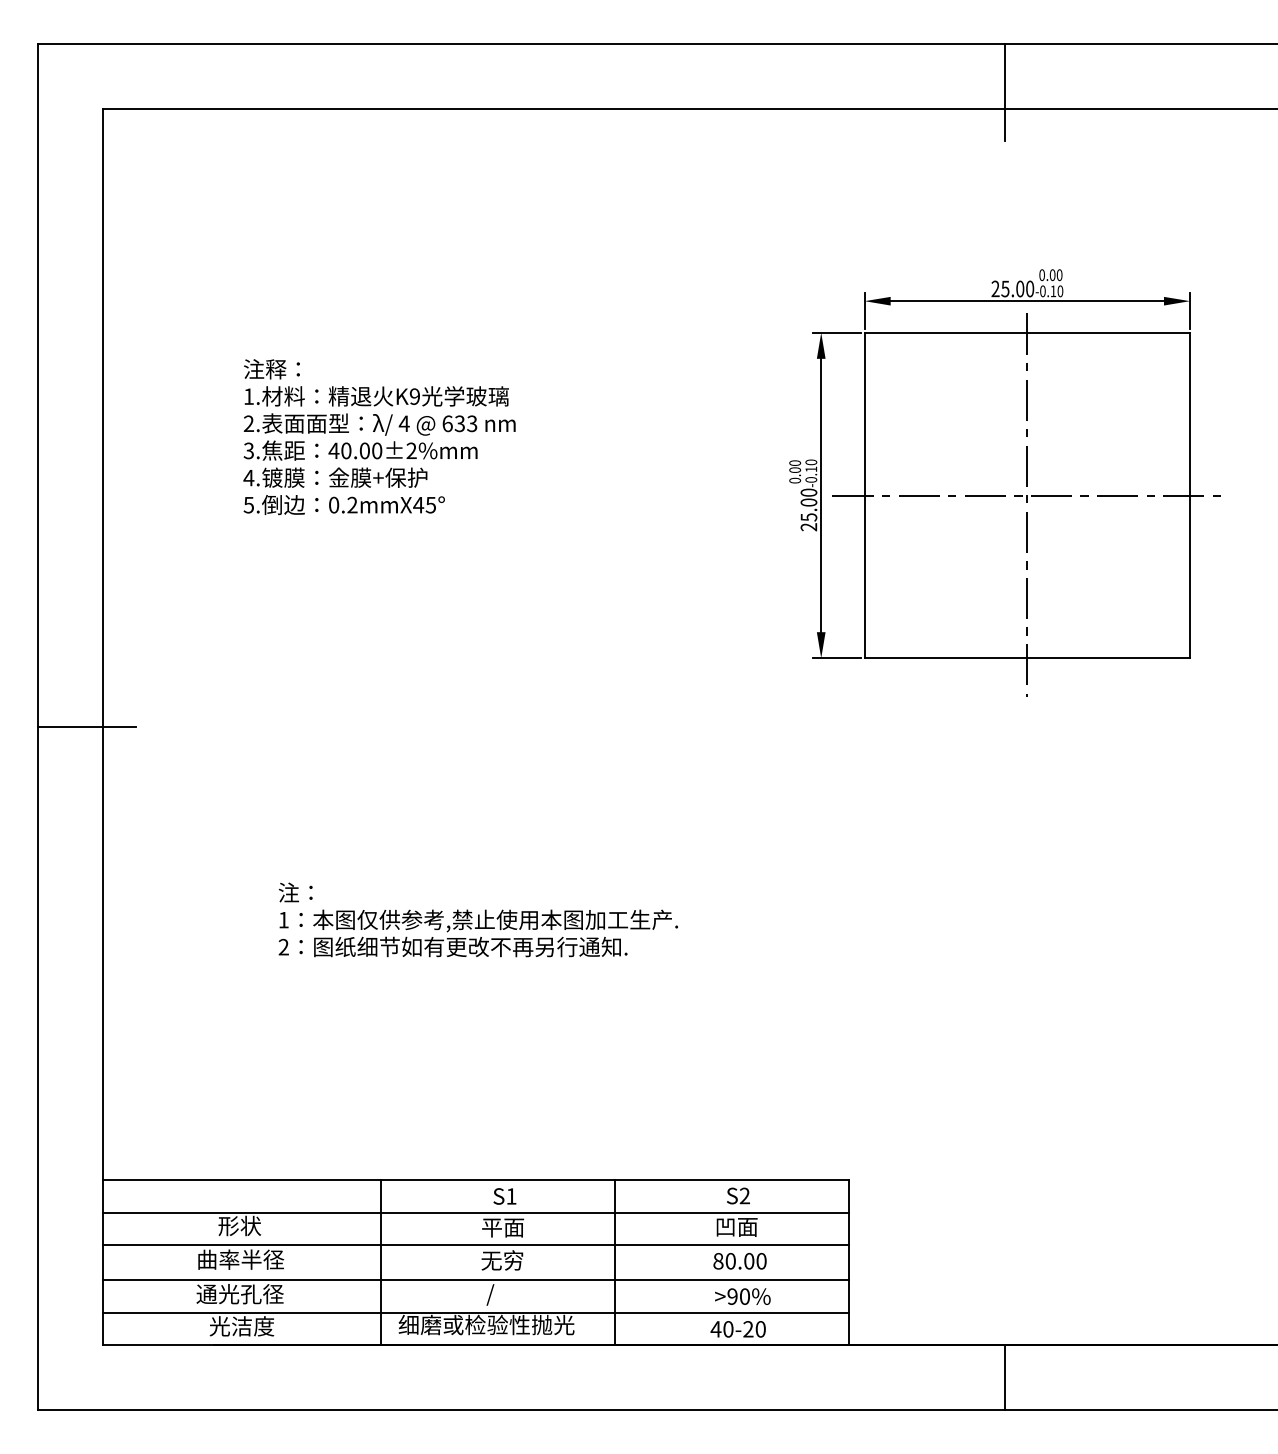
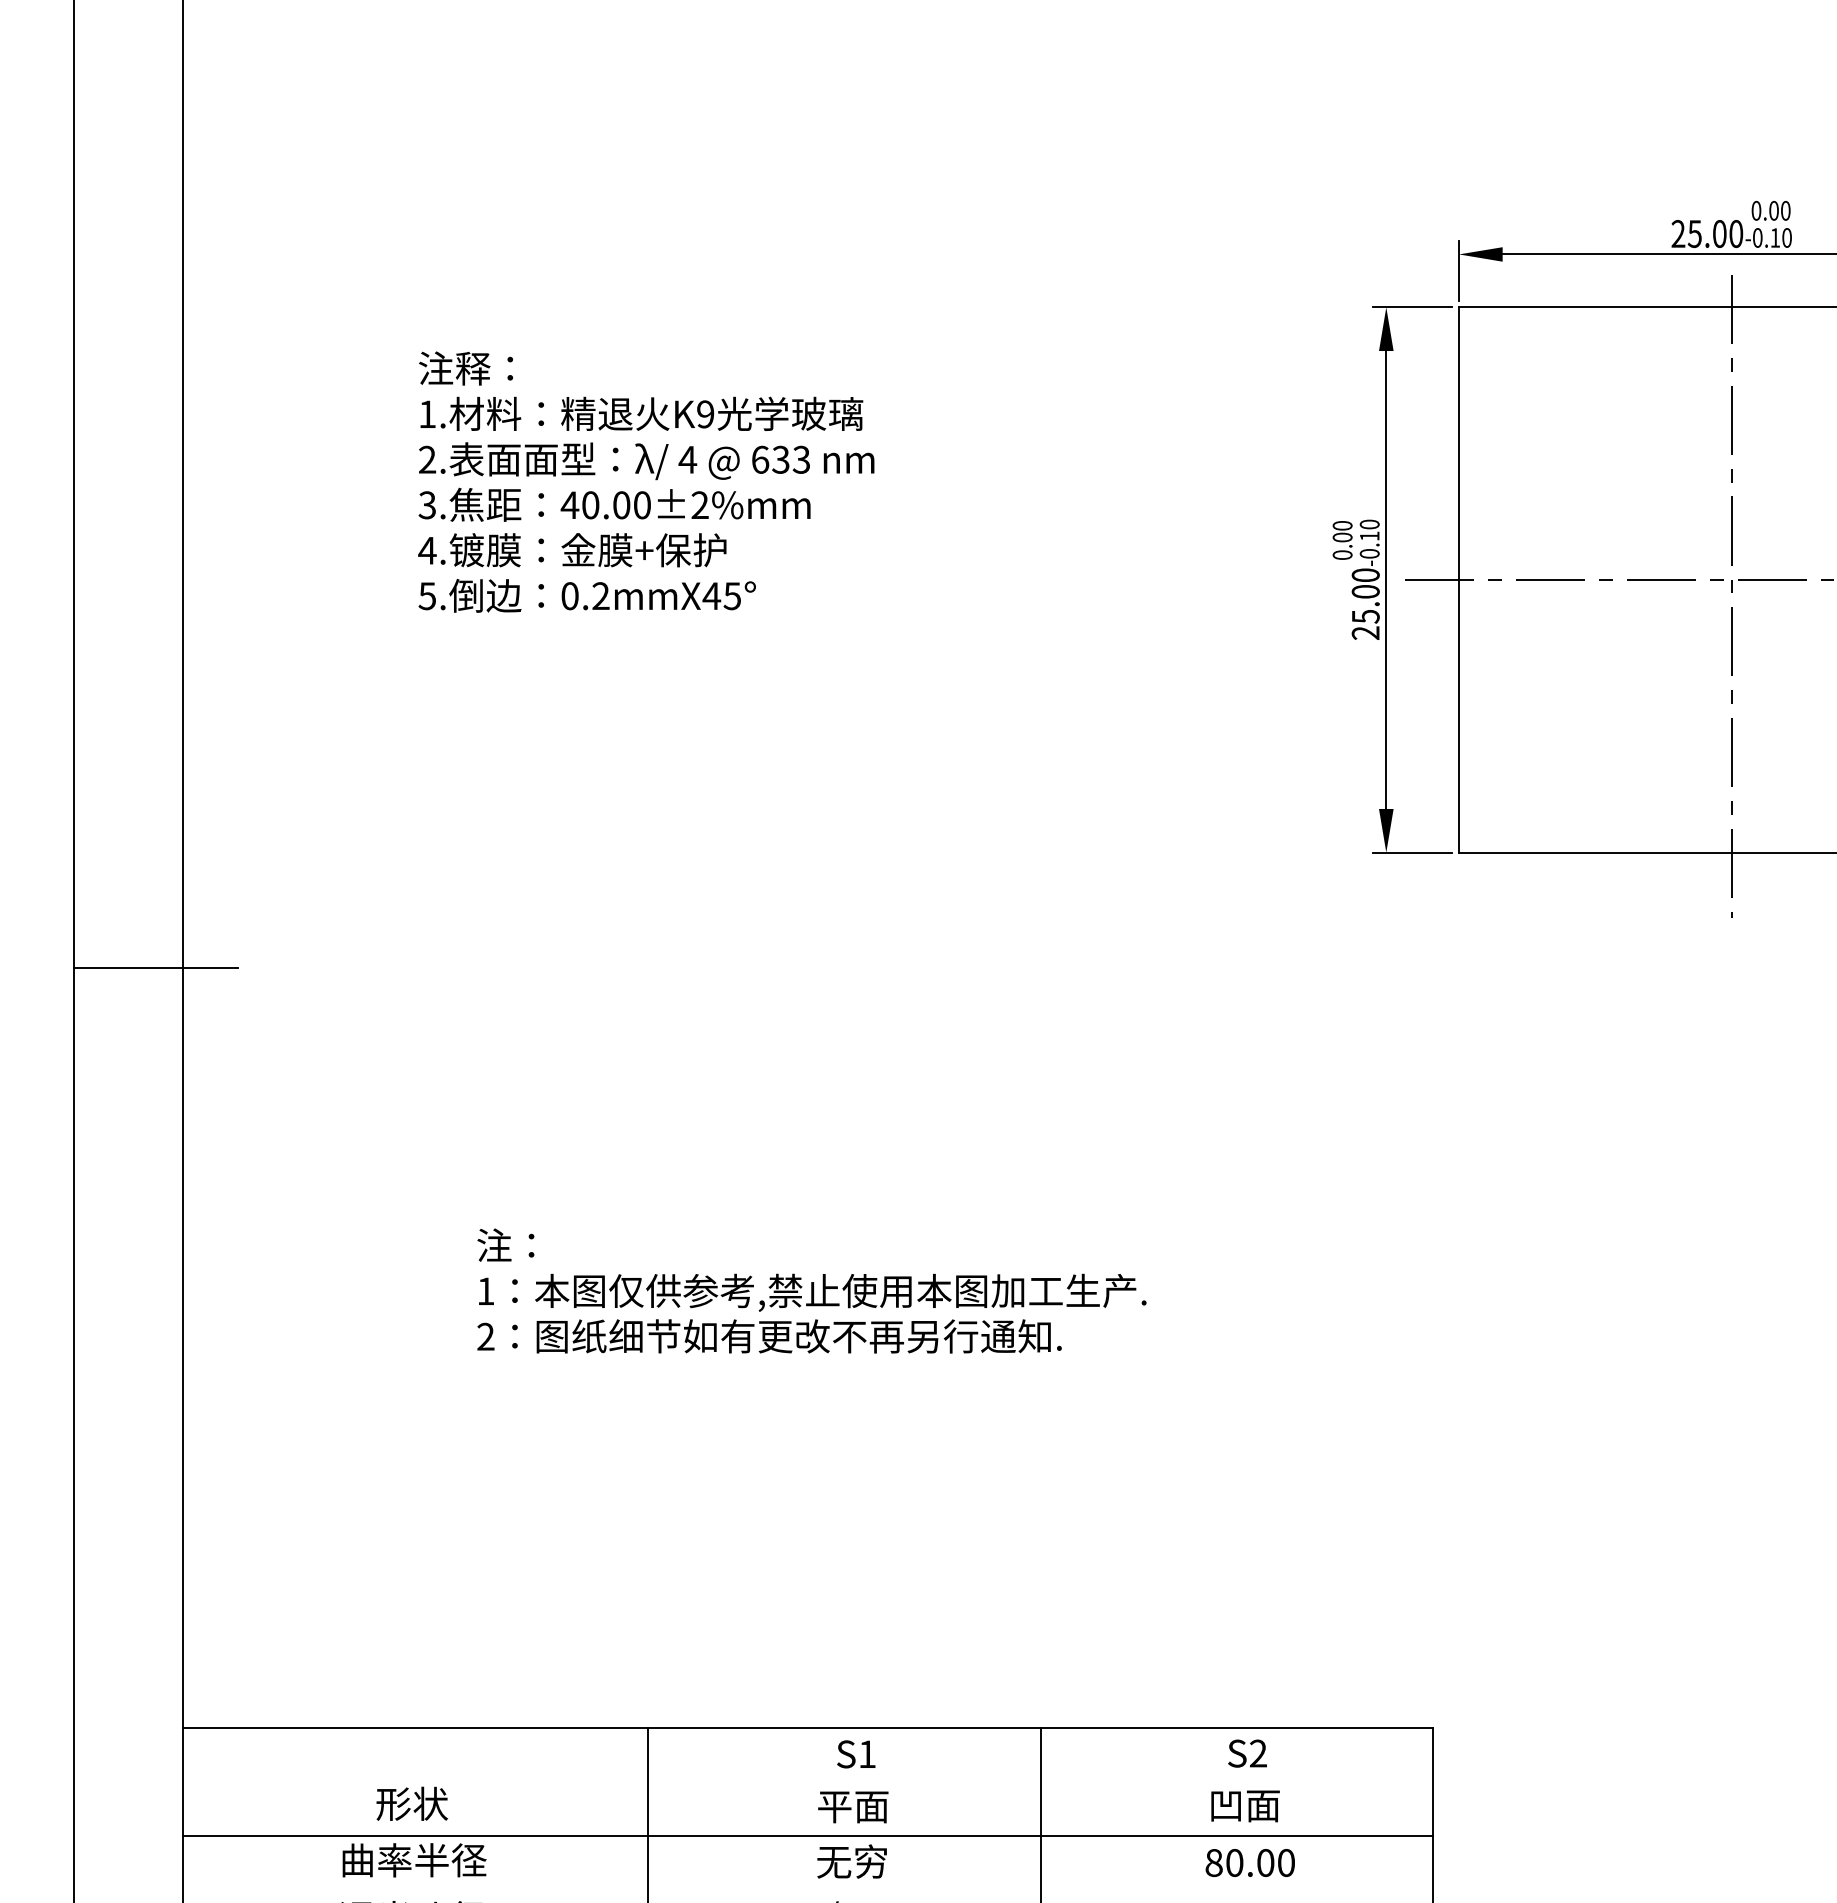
line: (476, 1213) -> (808, 1782), removed
line: (476, 1280) -> (808, 1895), removed

